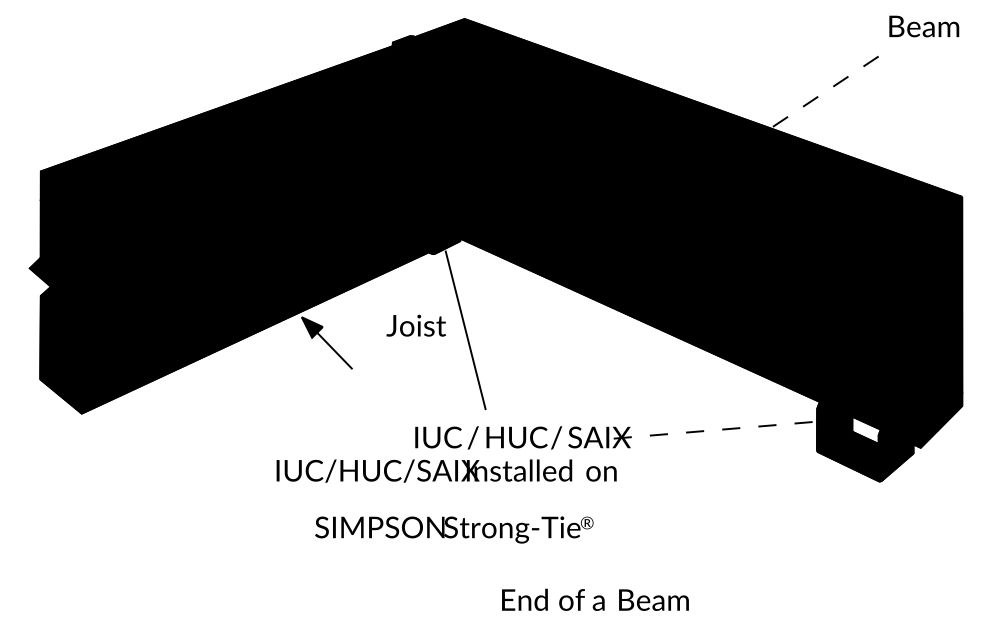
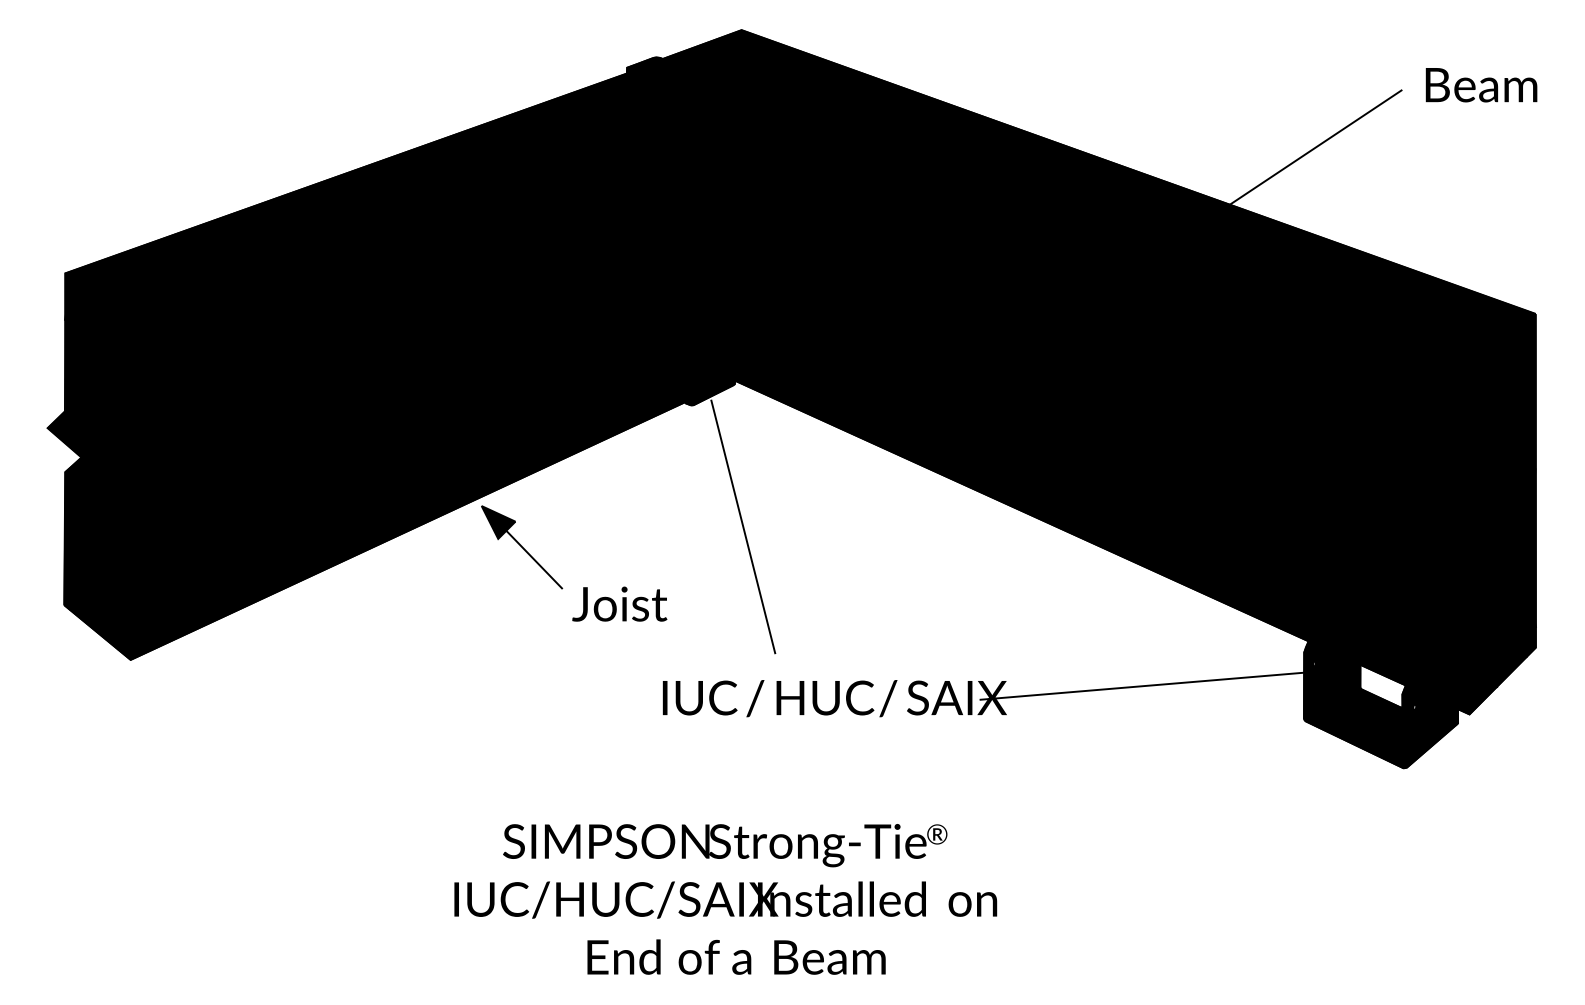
text: (924, 26) -> (1481, 85), moved
line: (824, 92) -> (1315, 147), dashed -> solid
text: (415, 325) -> (618, 603), moved
line: (715, 430) -> (1142, 686), dashed -> solid
text: (446, 470) -> (725, 899), moved
text: (595, 599) -> (736, 956), moved

